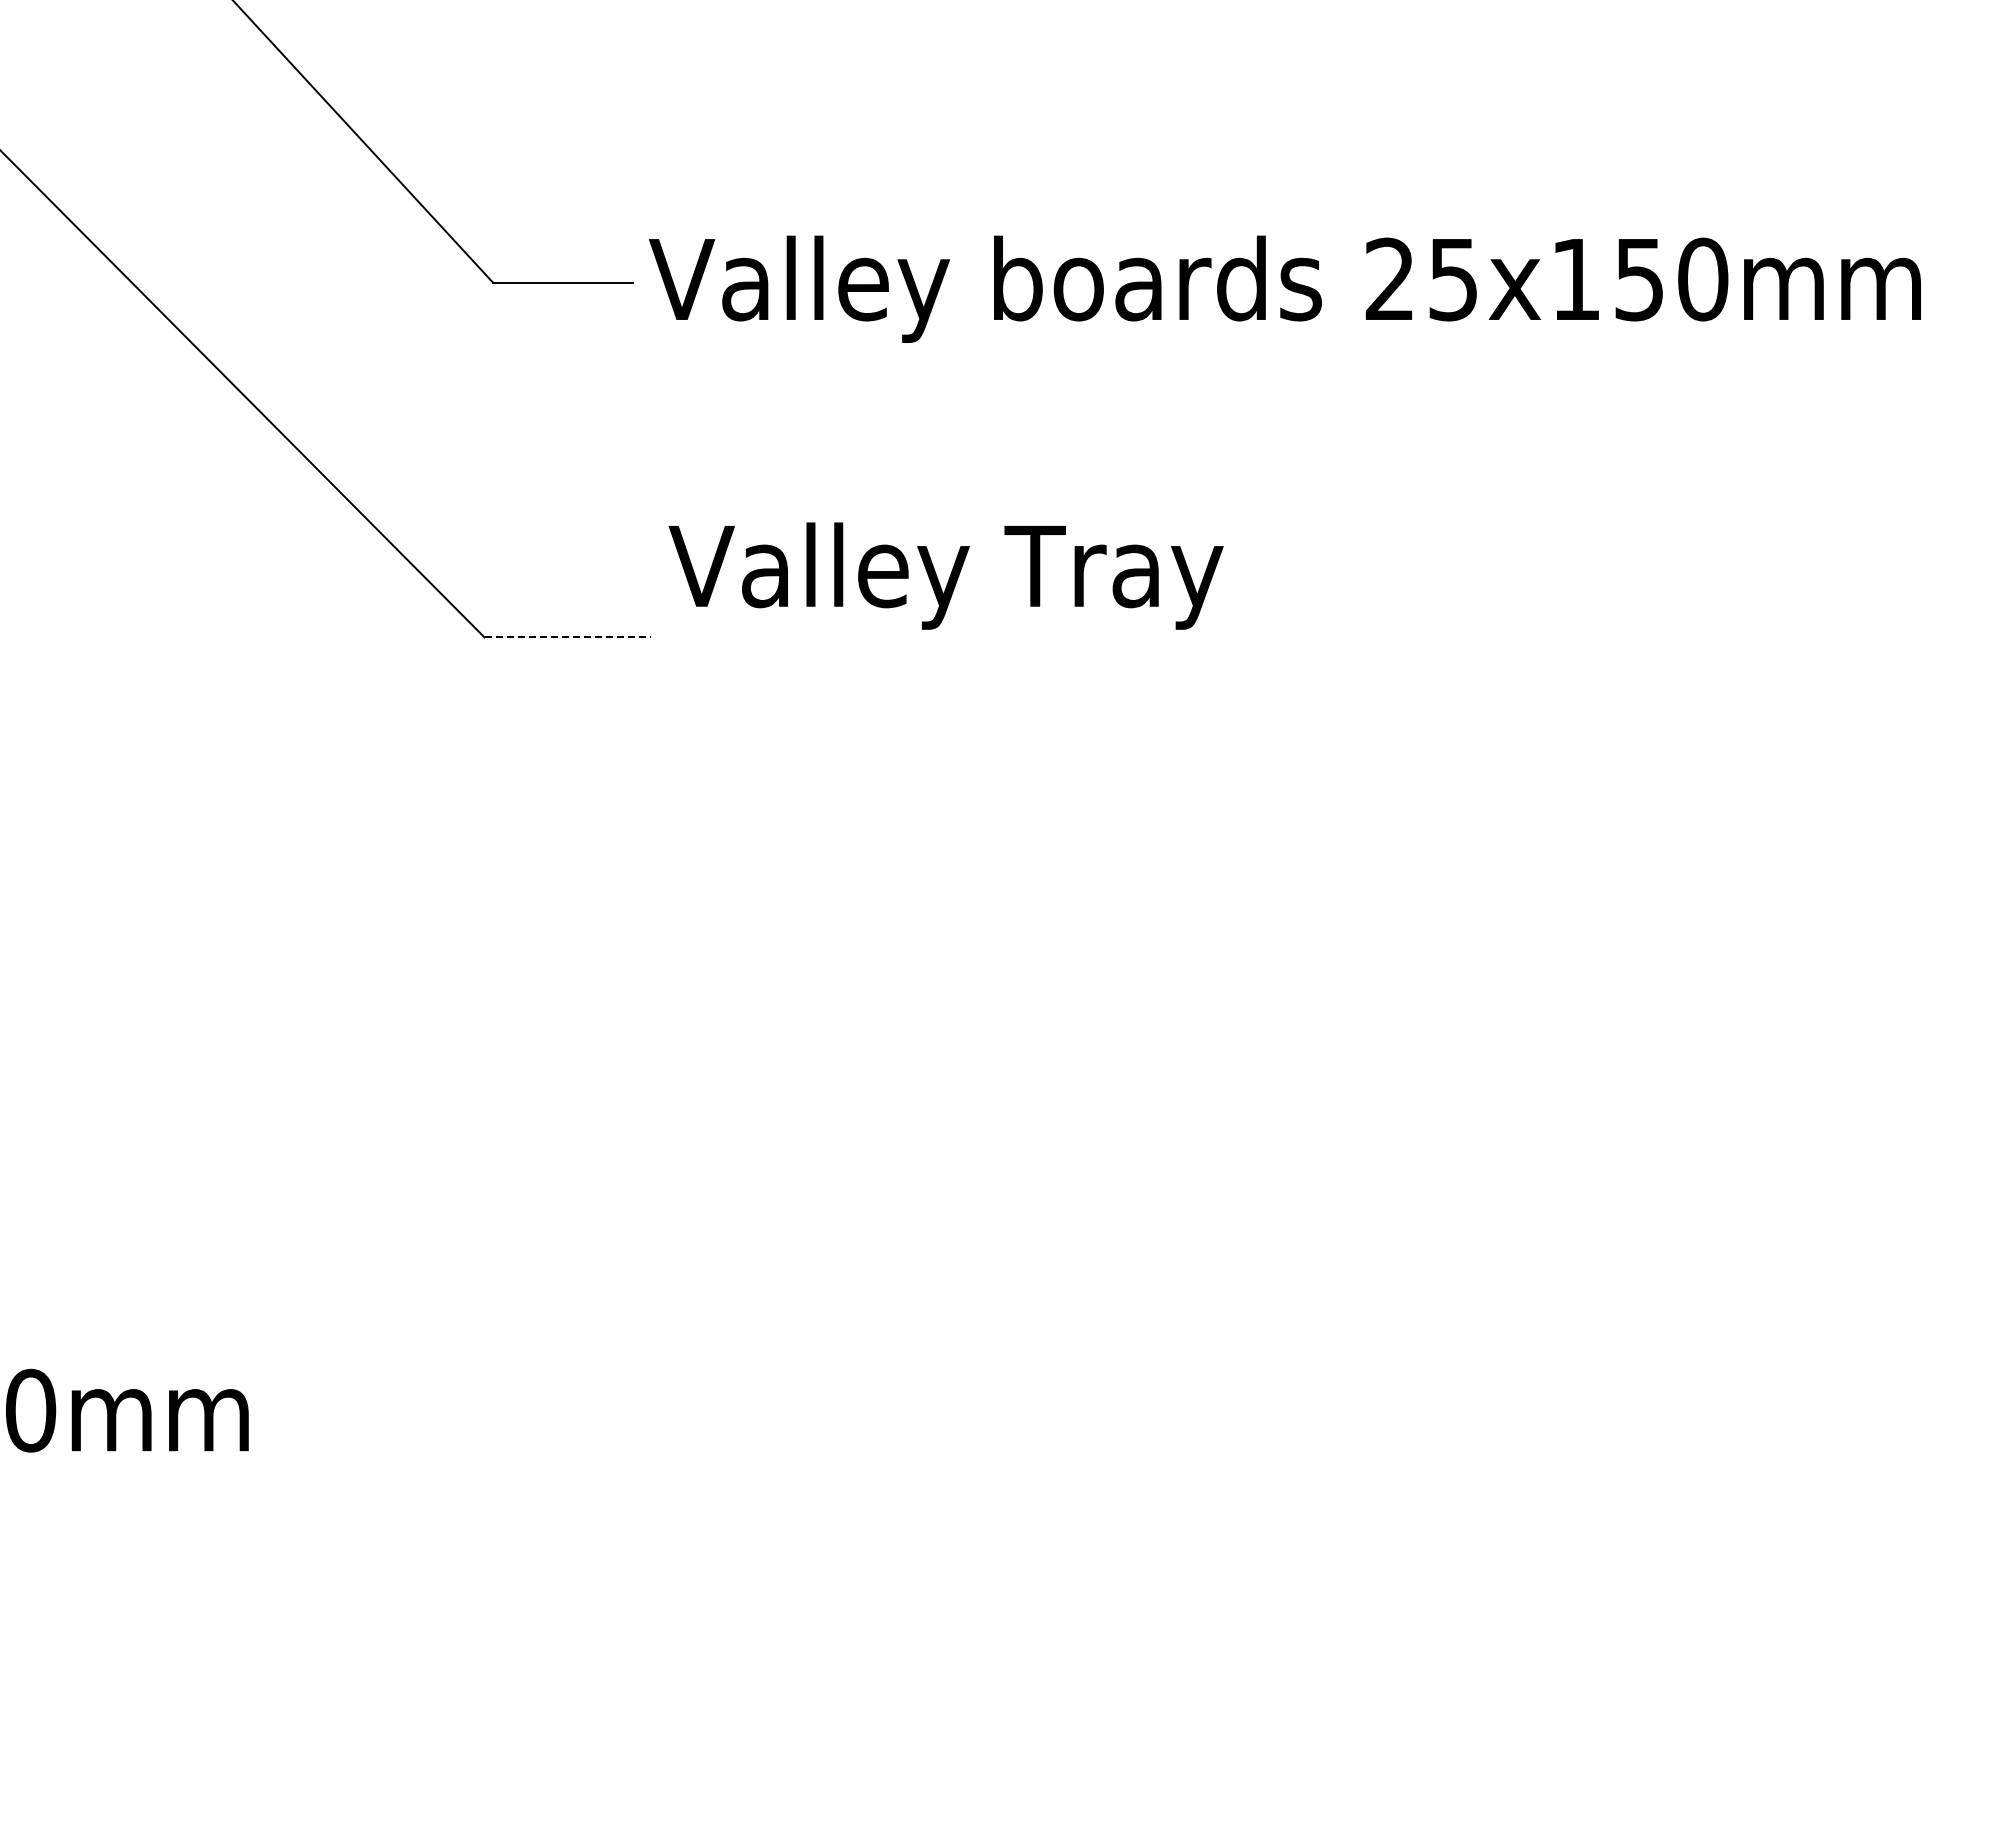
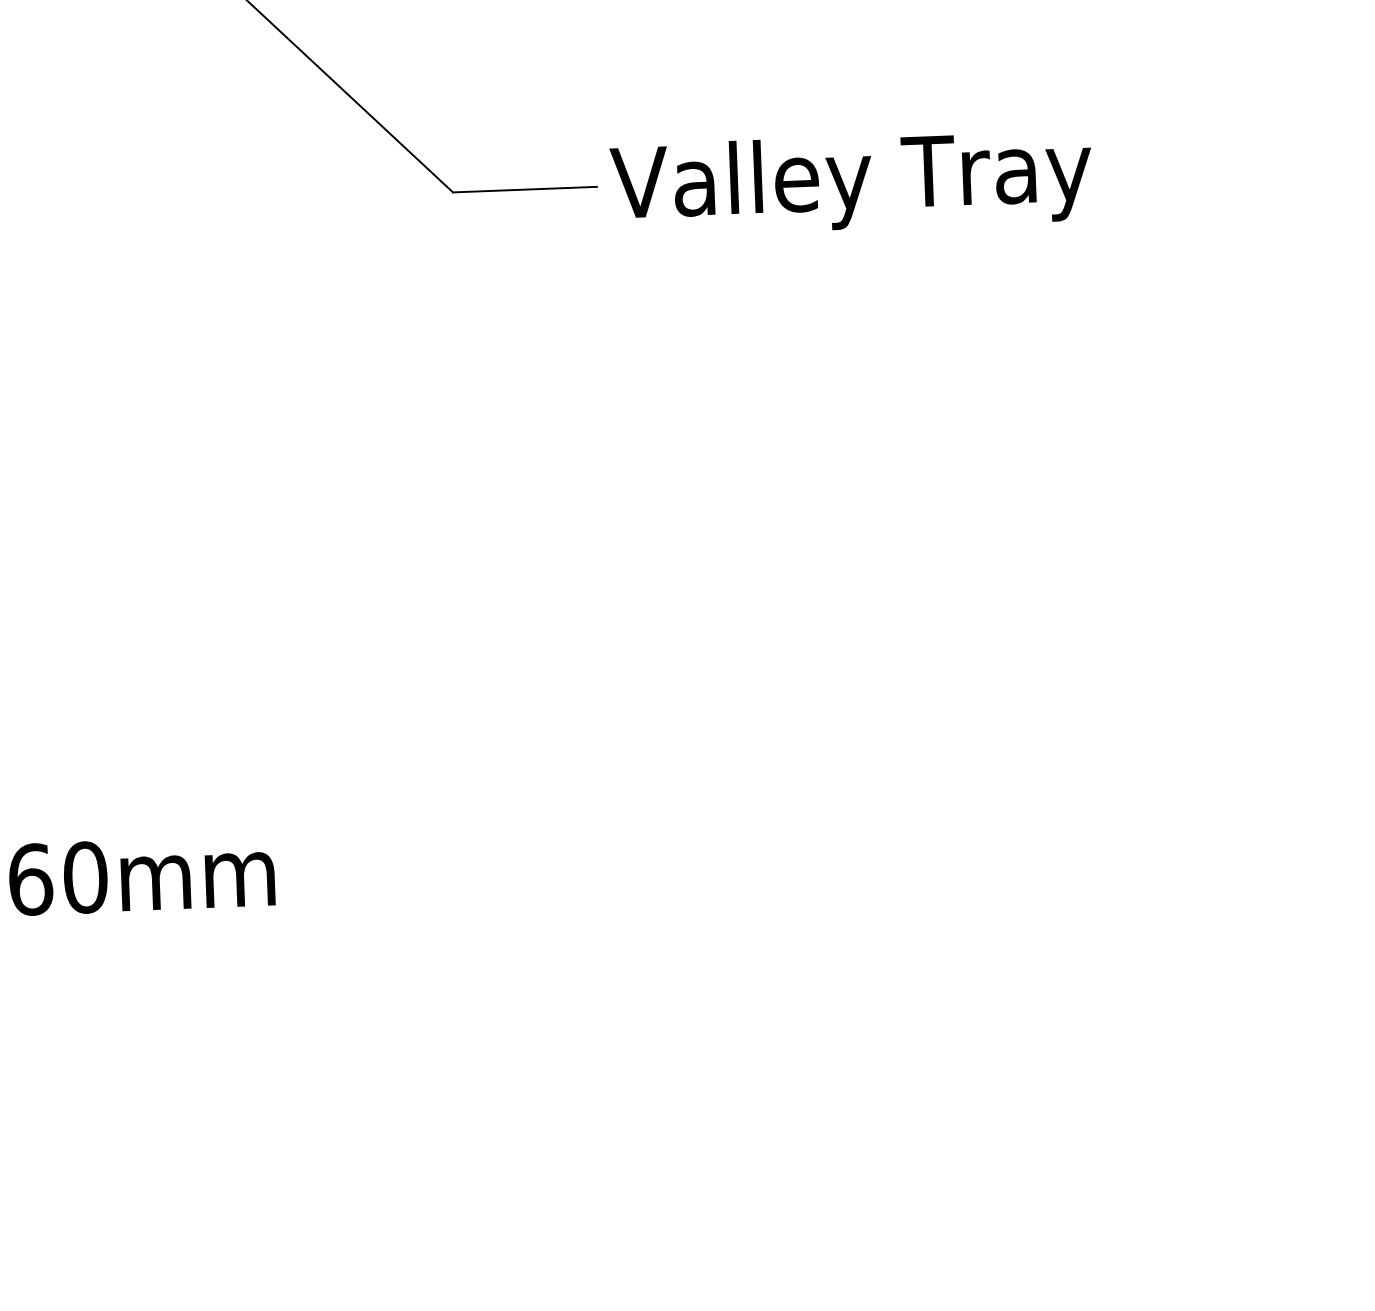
text: (945, 575) -> (850, 182), moved
line: (568, 637) -> (525, 189), dashed -> solid

